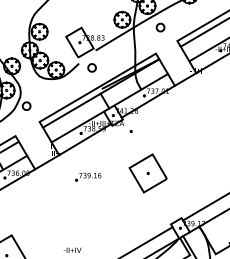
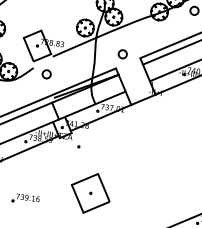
part: (160, 27) -> (122, 54), moved
part: (88, 176) -> (26, 198), moved

